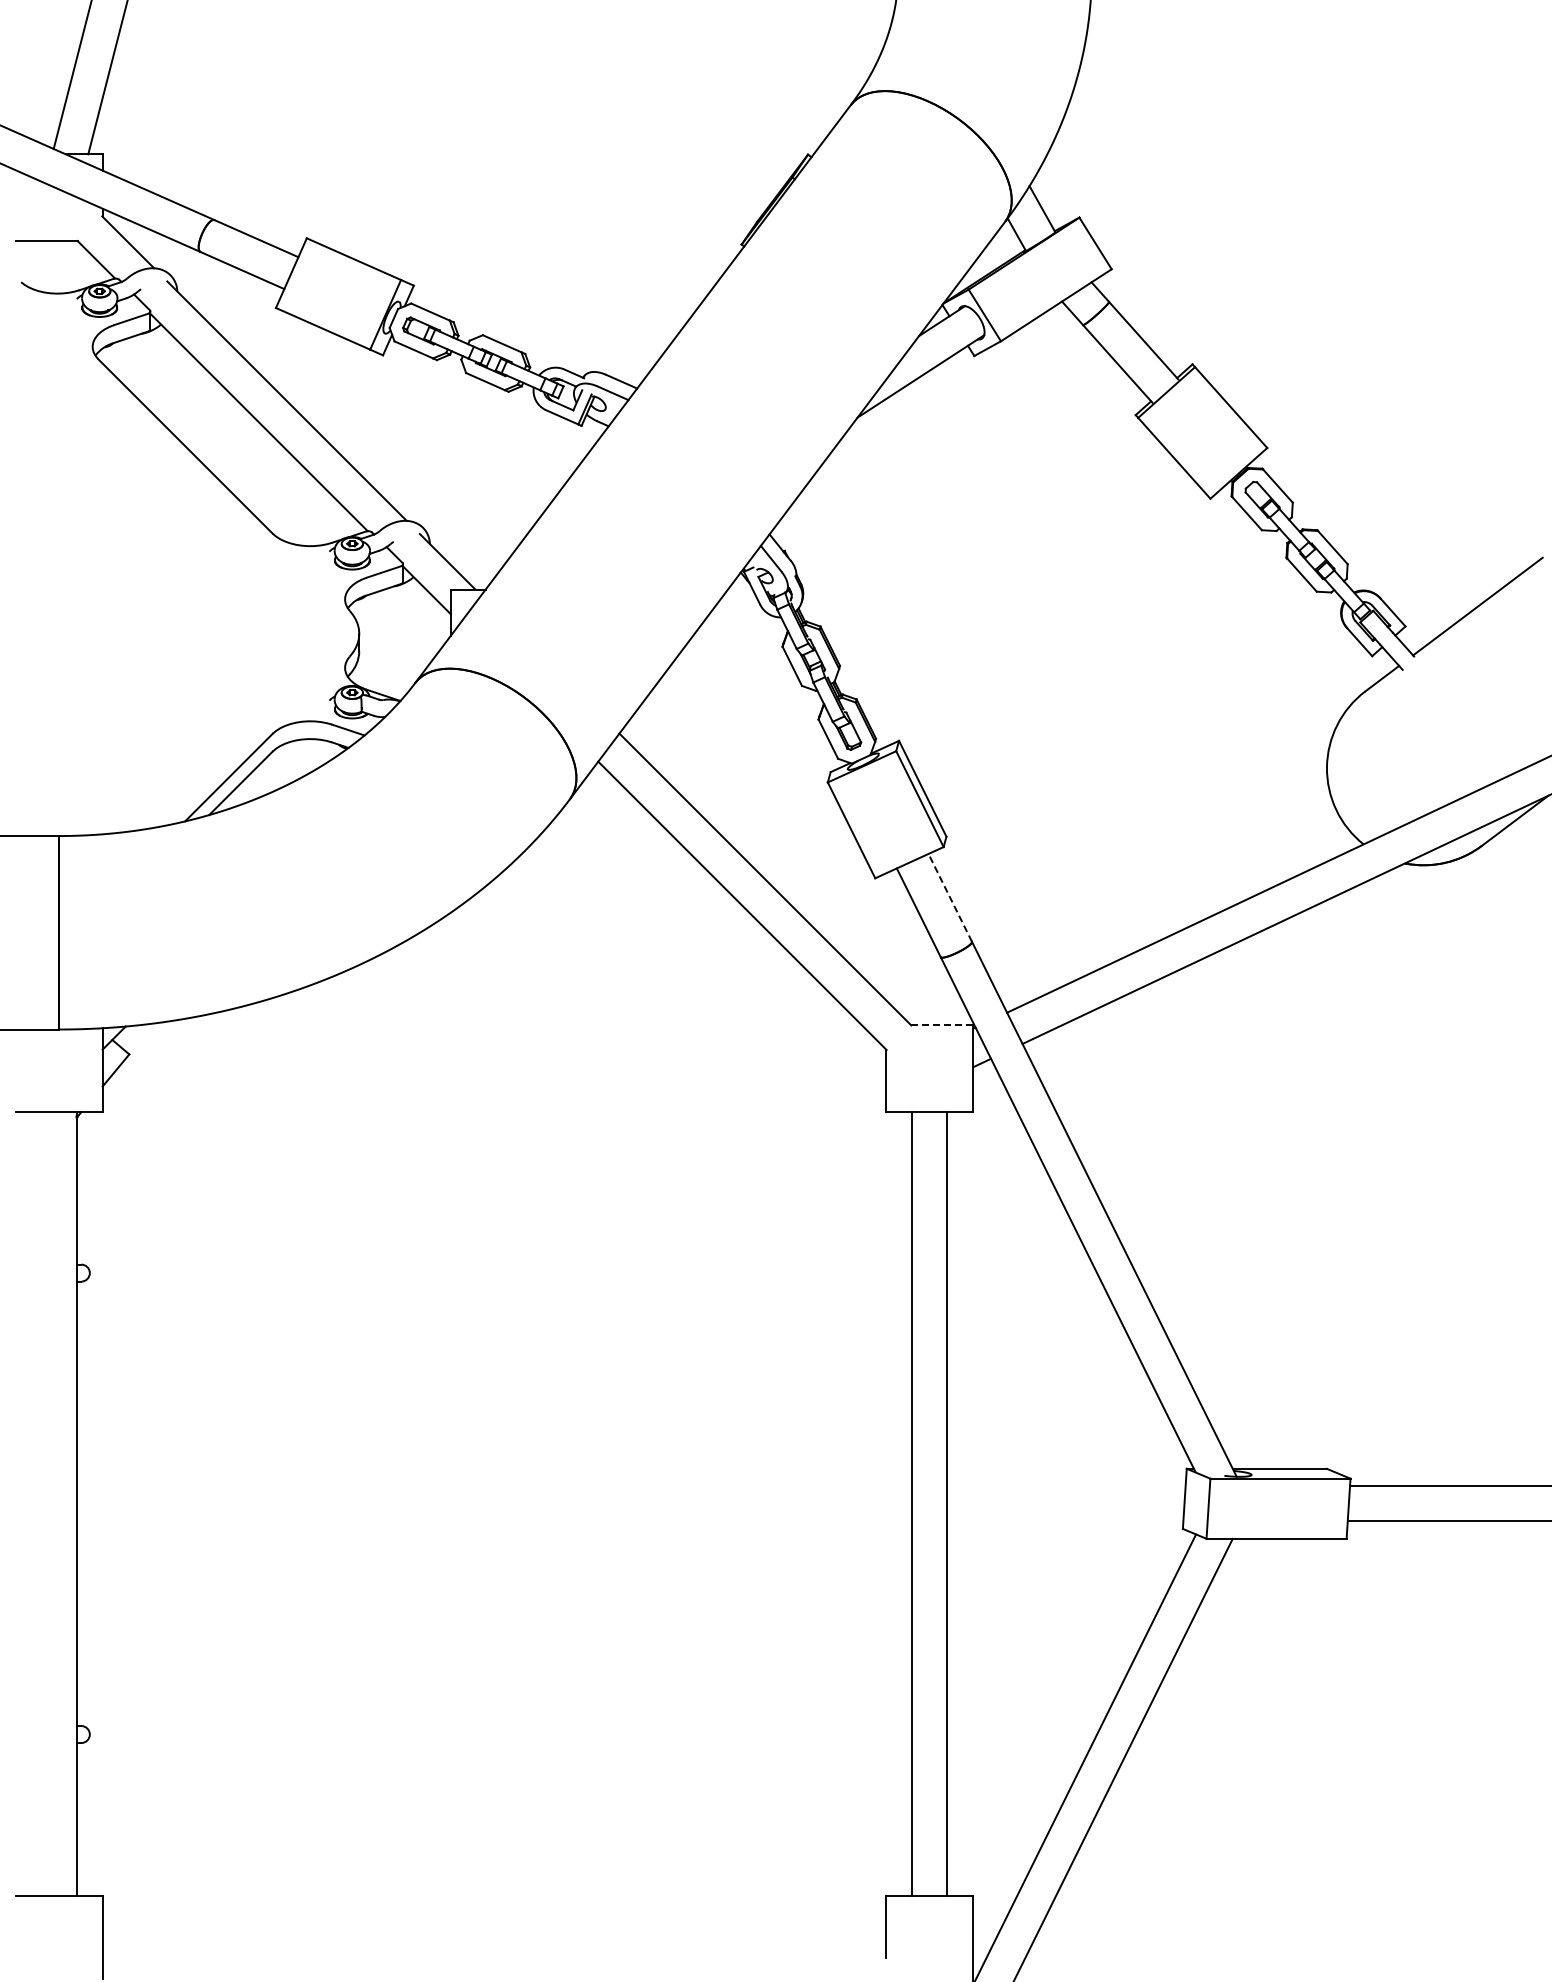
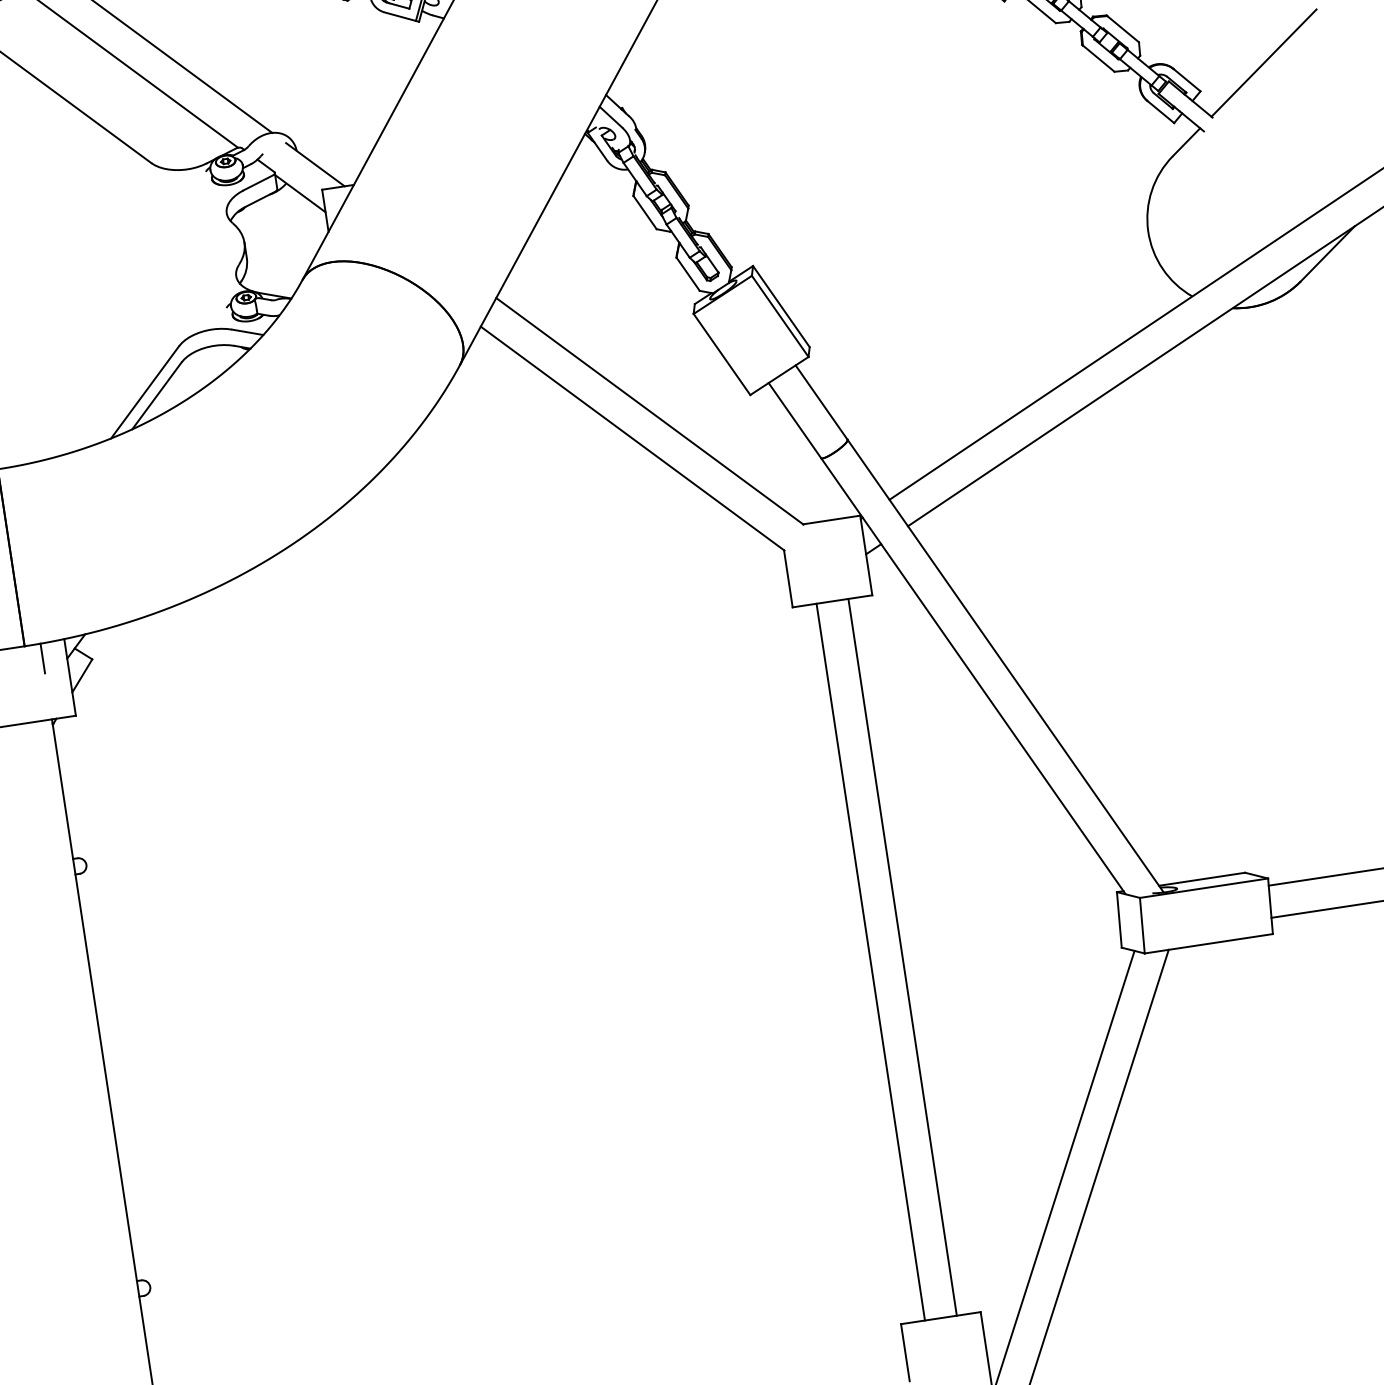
line: (950, 897) -> (821, 402), dashed -> solid
line: (942, 1025) -> (832, 520), dashed -> solid
line: (76, 1045) -> (42, 658), added

